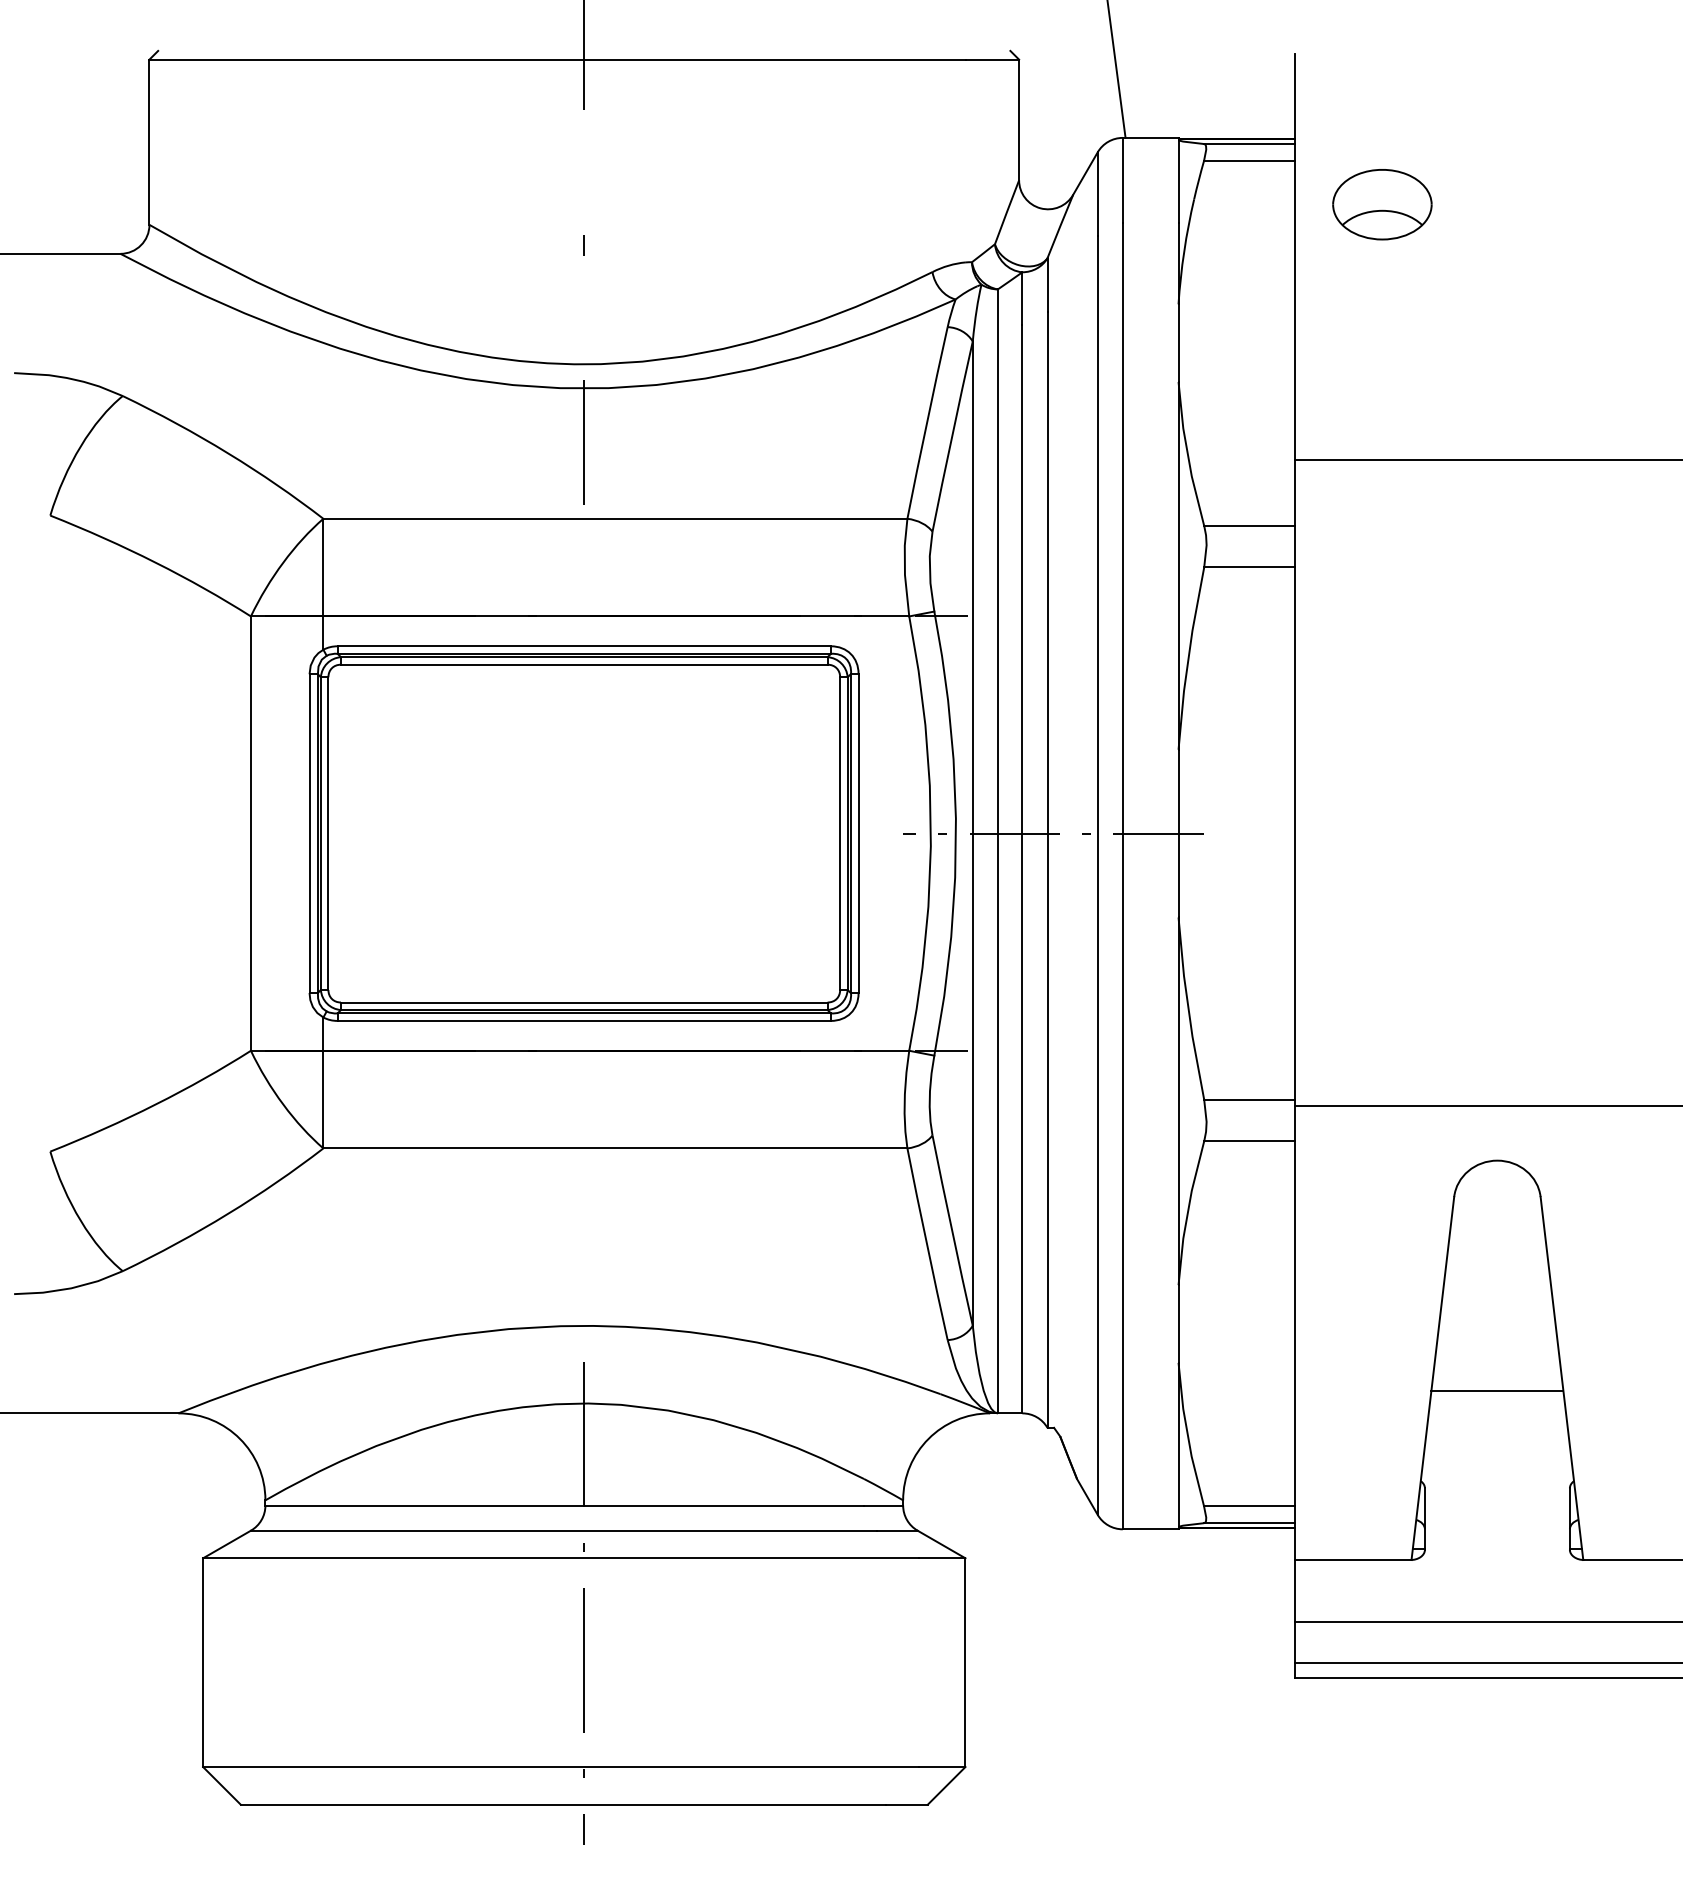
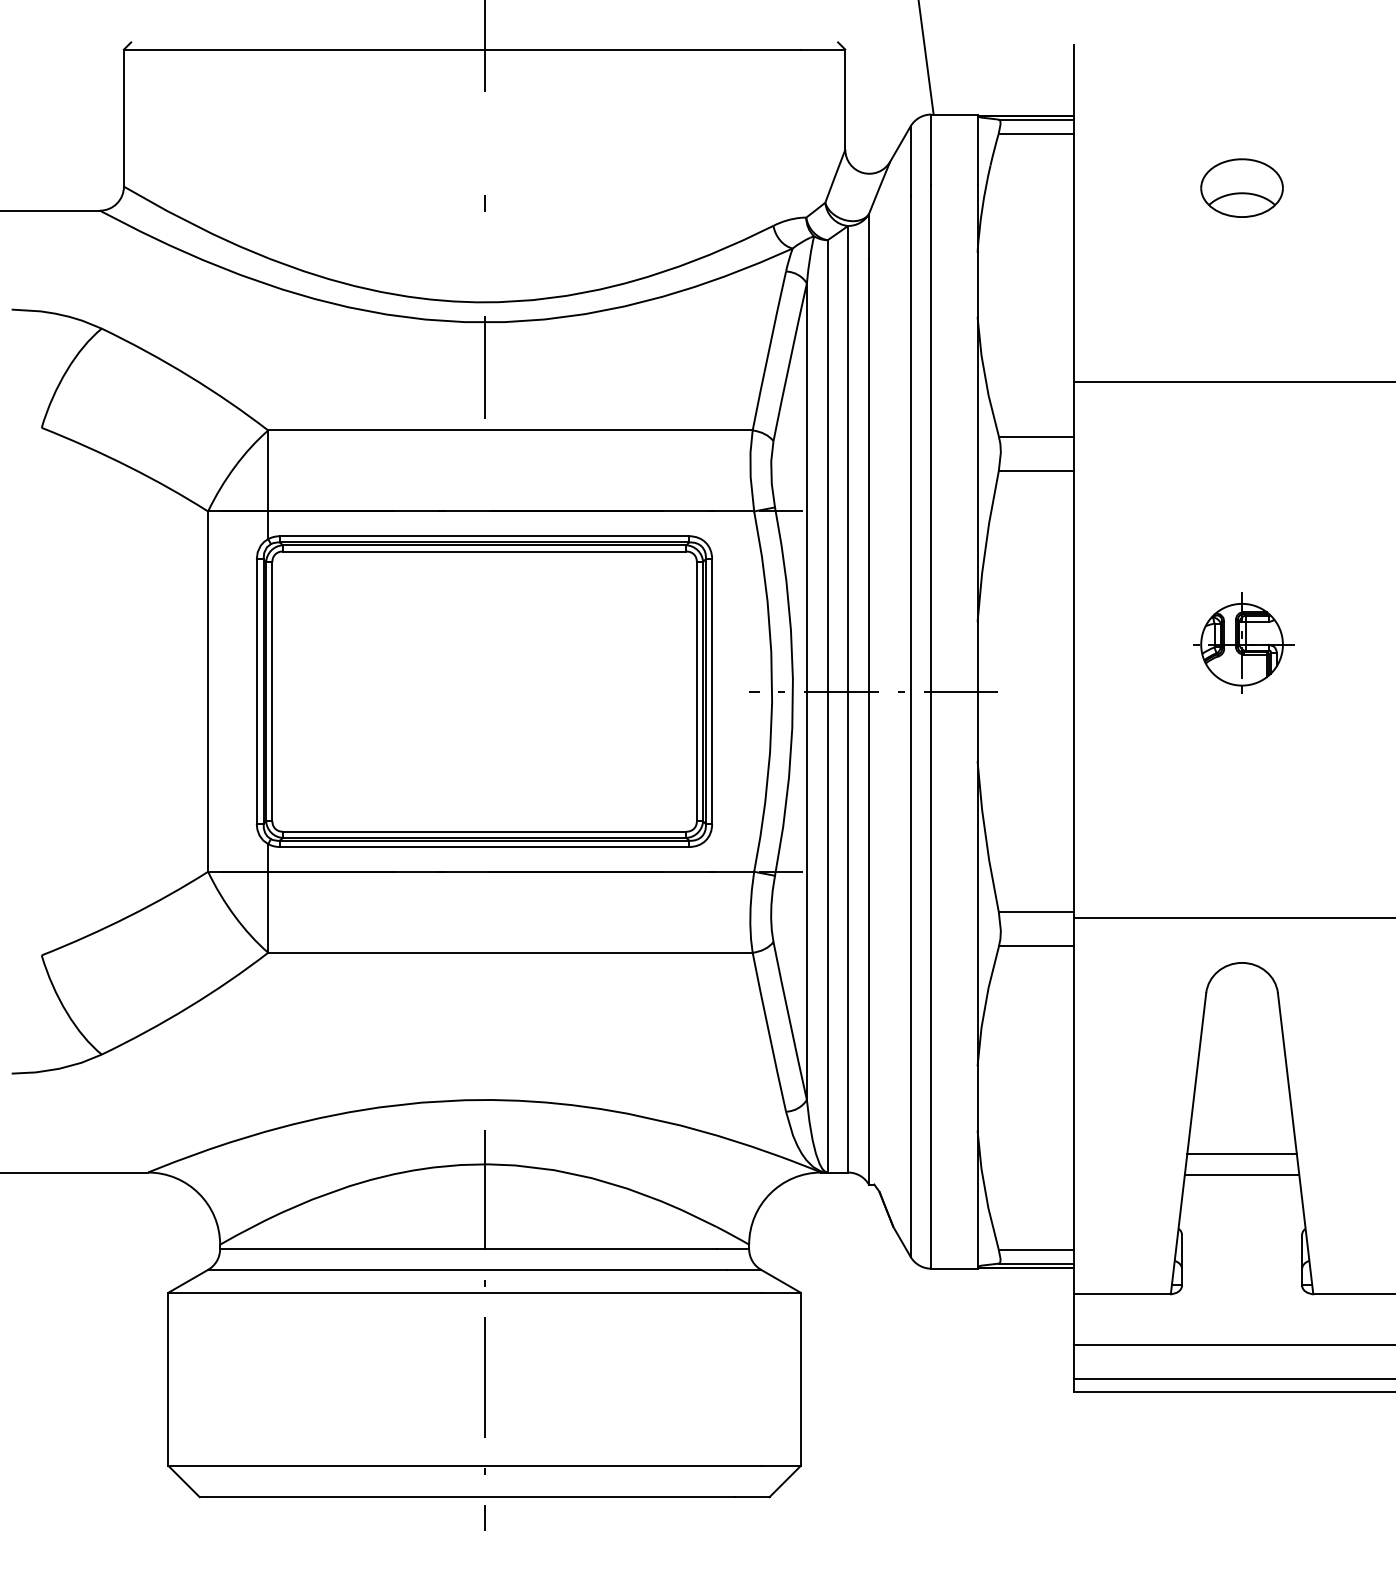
part: (1382, 204) -> (1242, 188), moved
part: (1499, 774) -> (1243, 642), added
line: (1497, 1416) -> (1242, 1175), added

